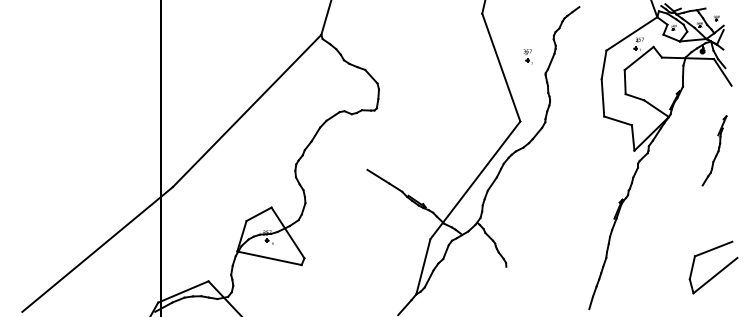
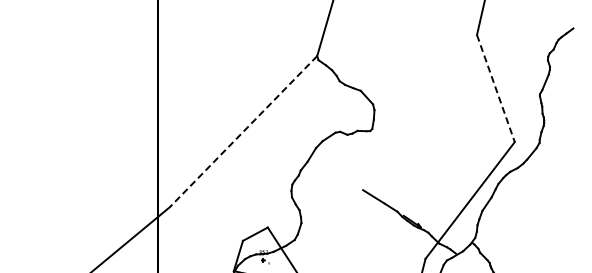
part: (527, 56) -> (521, 77), removed
line: (501, 68) -> (496, 89), solid -> dashed
line: (246, 111) -> (242, 132), solid -> dashed

